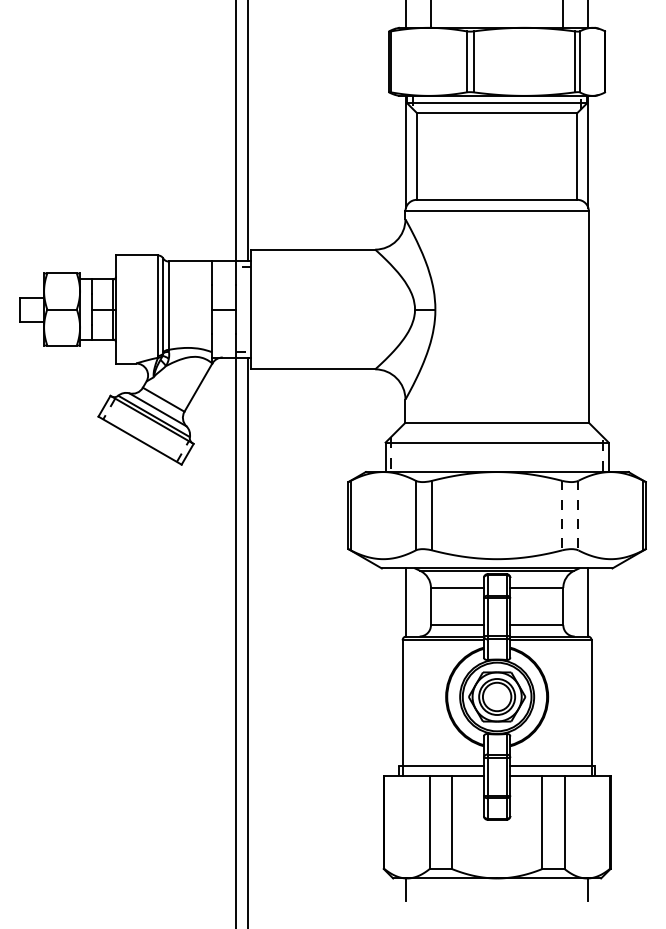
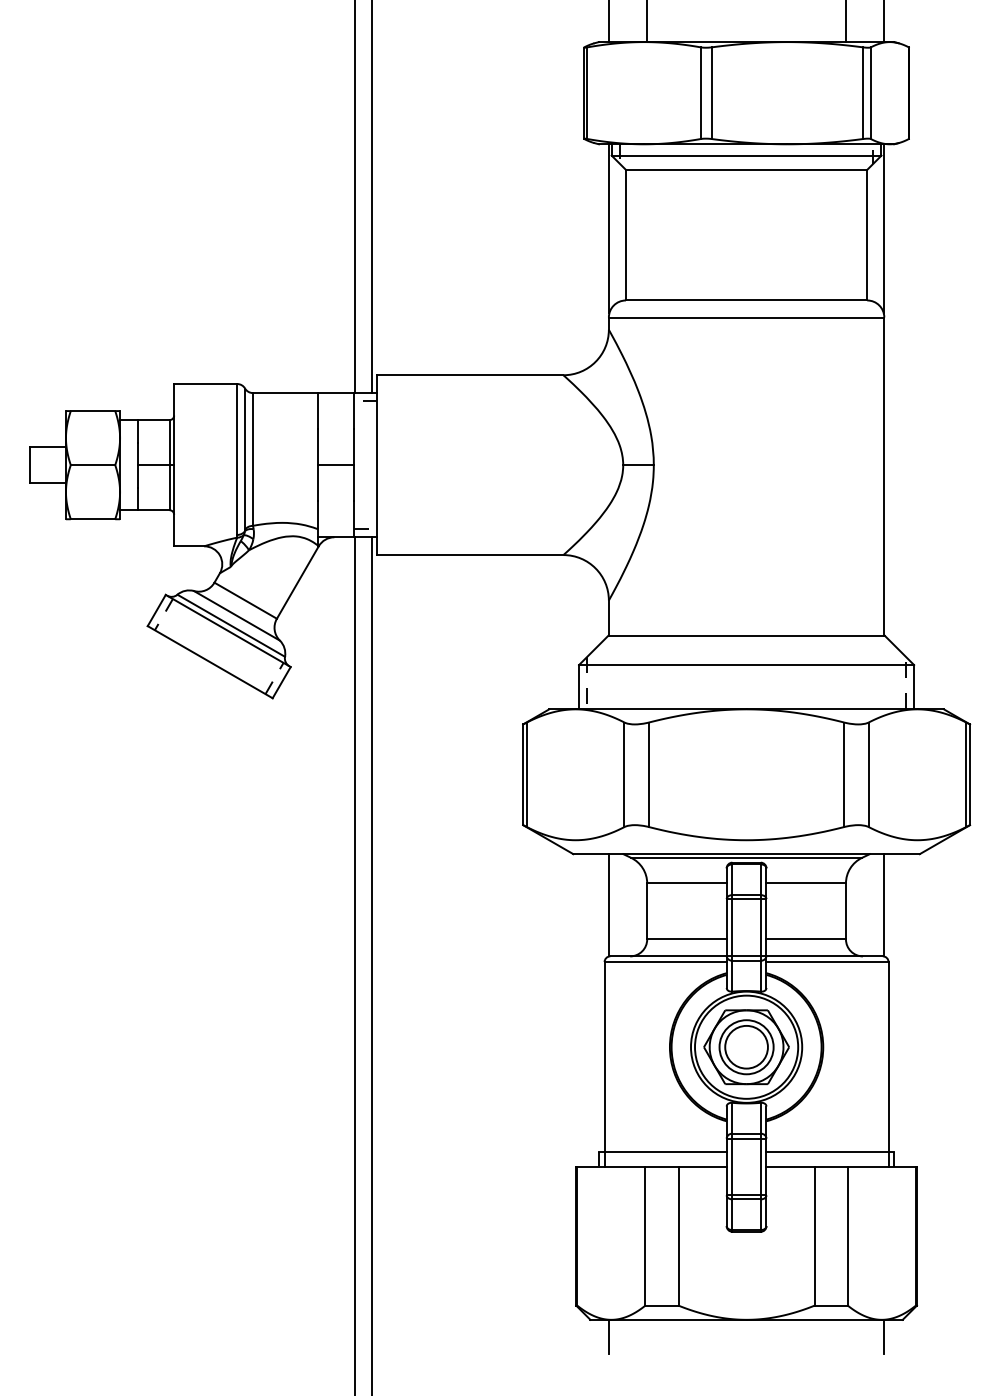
line: (562, 515) -> (844, 774), dashed -> solid
line: (578, 515) -> (868, 774), dashed -> solid

